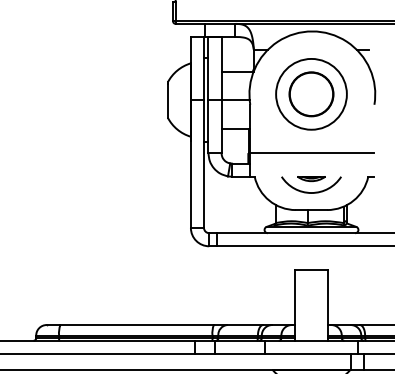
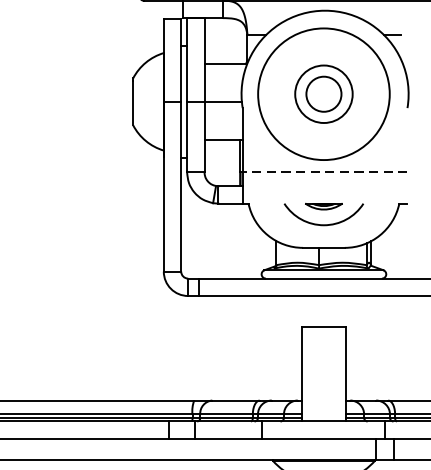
circle: (311, 93) -> (323, 93), size x1.4
circle: (311, 94) -> (323, 94), size x0.6
line: (311, 153) -> (323, 172), solid -> dashed

